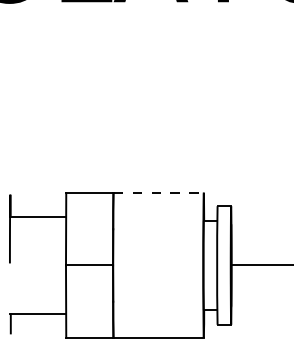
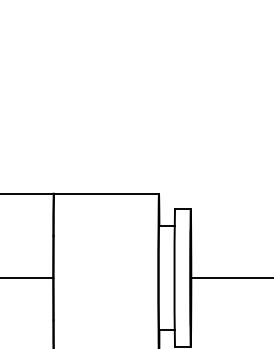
line: (159, 193) -> (107, 194), dashed -> solid

